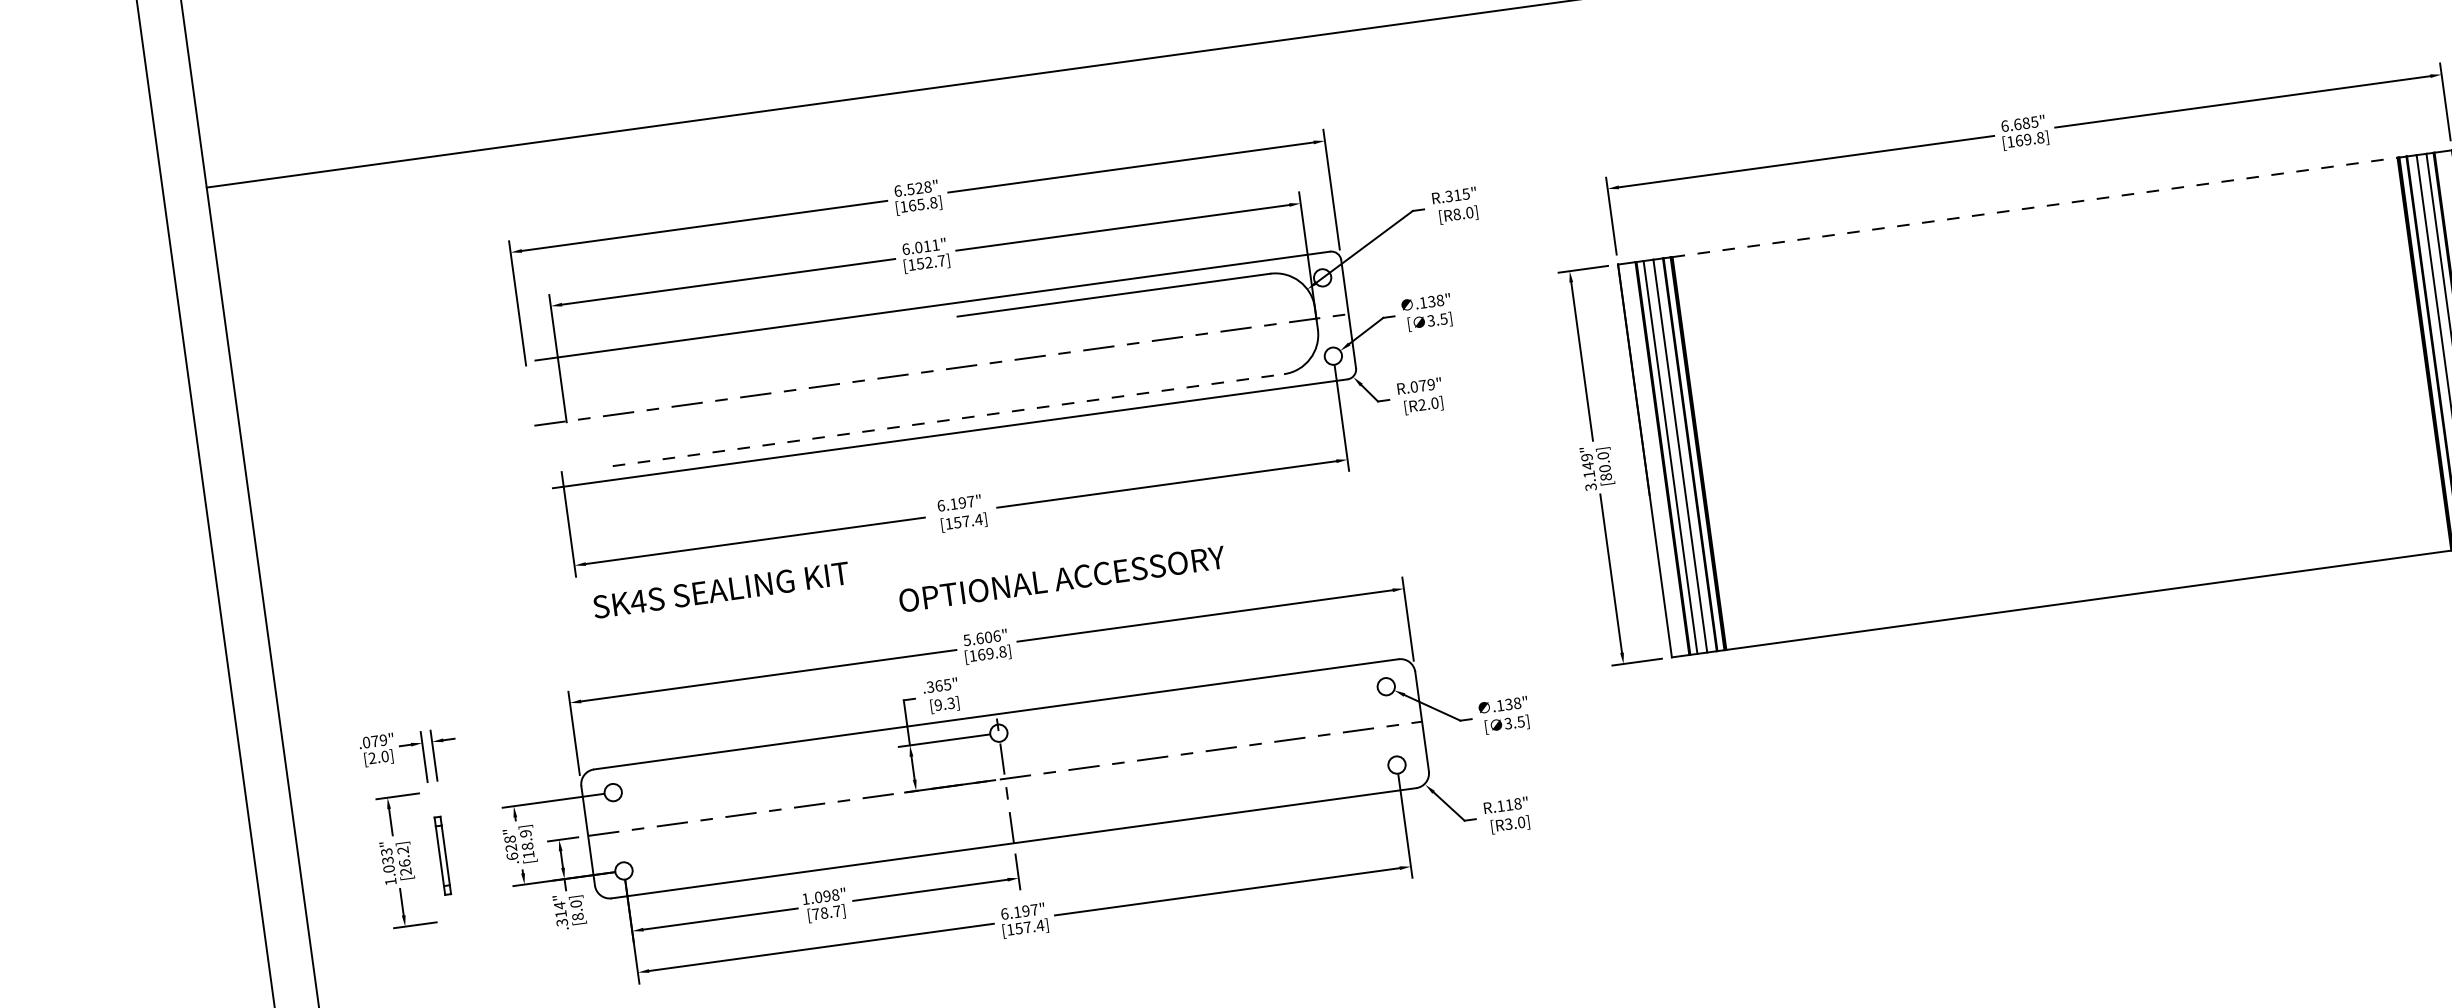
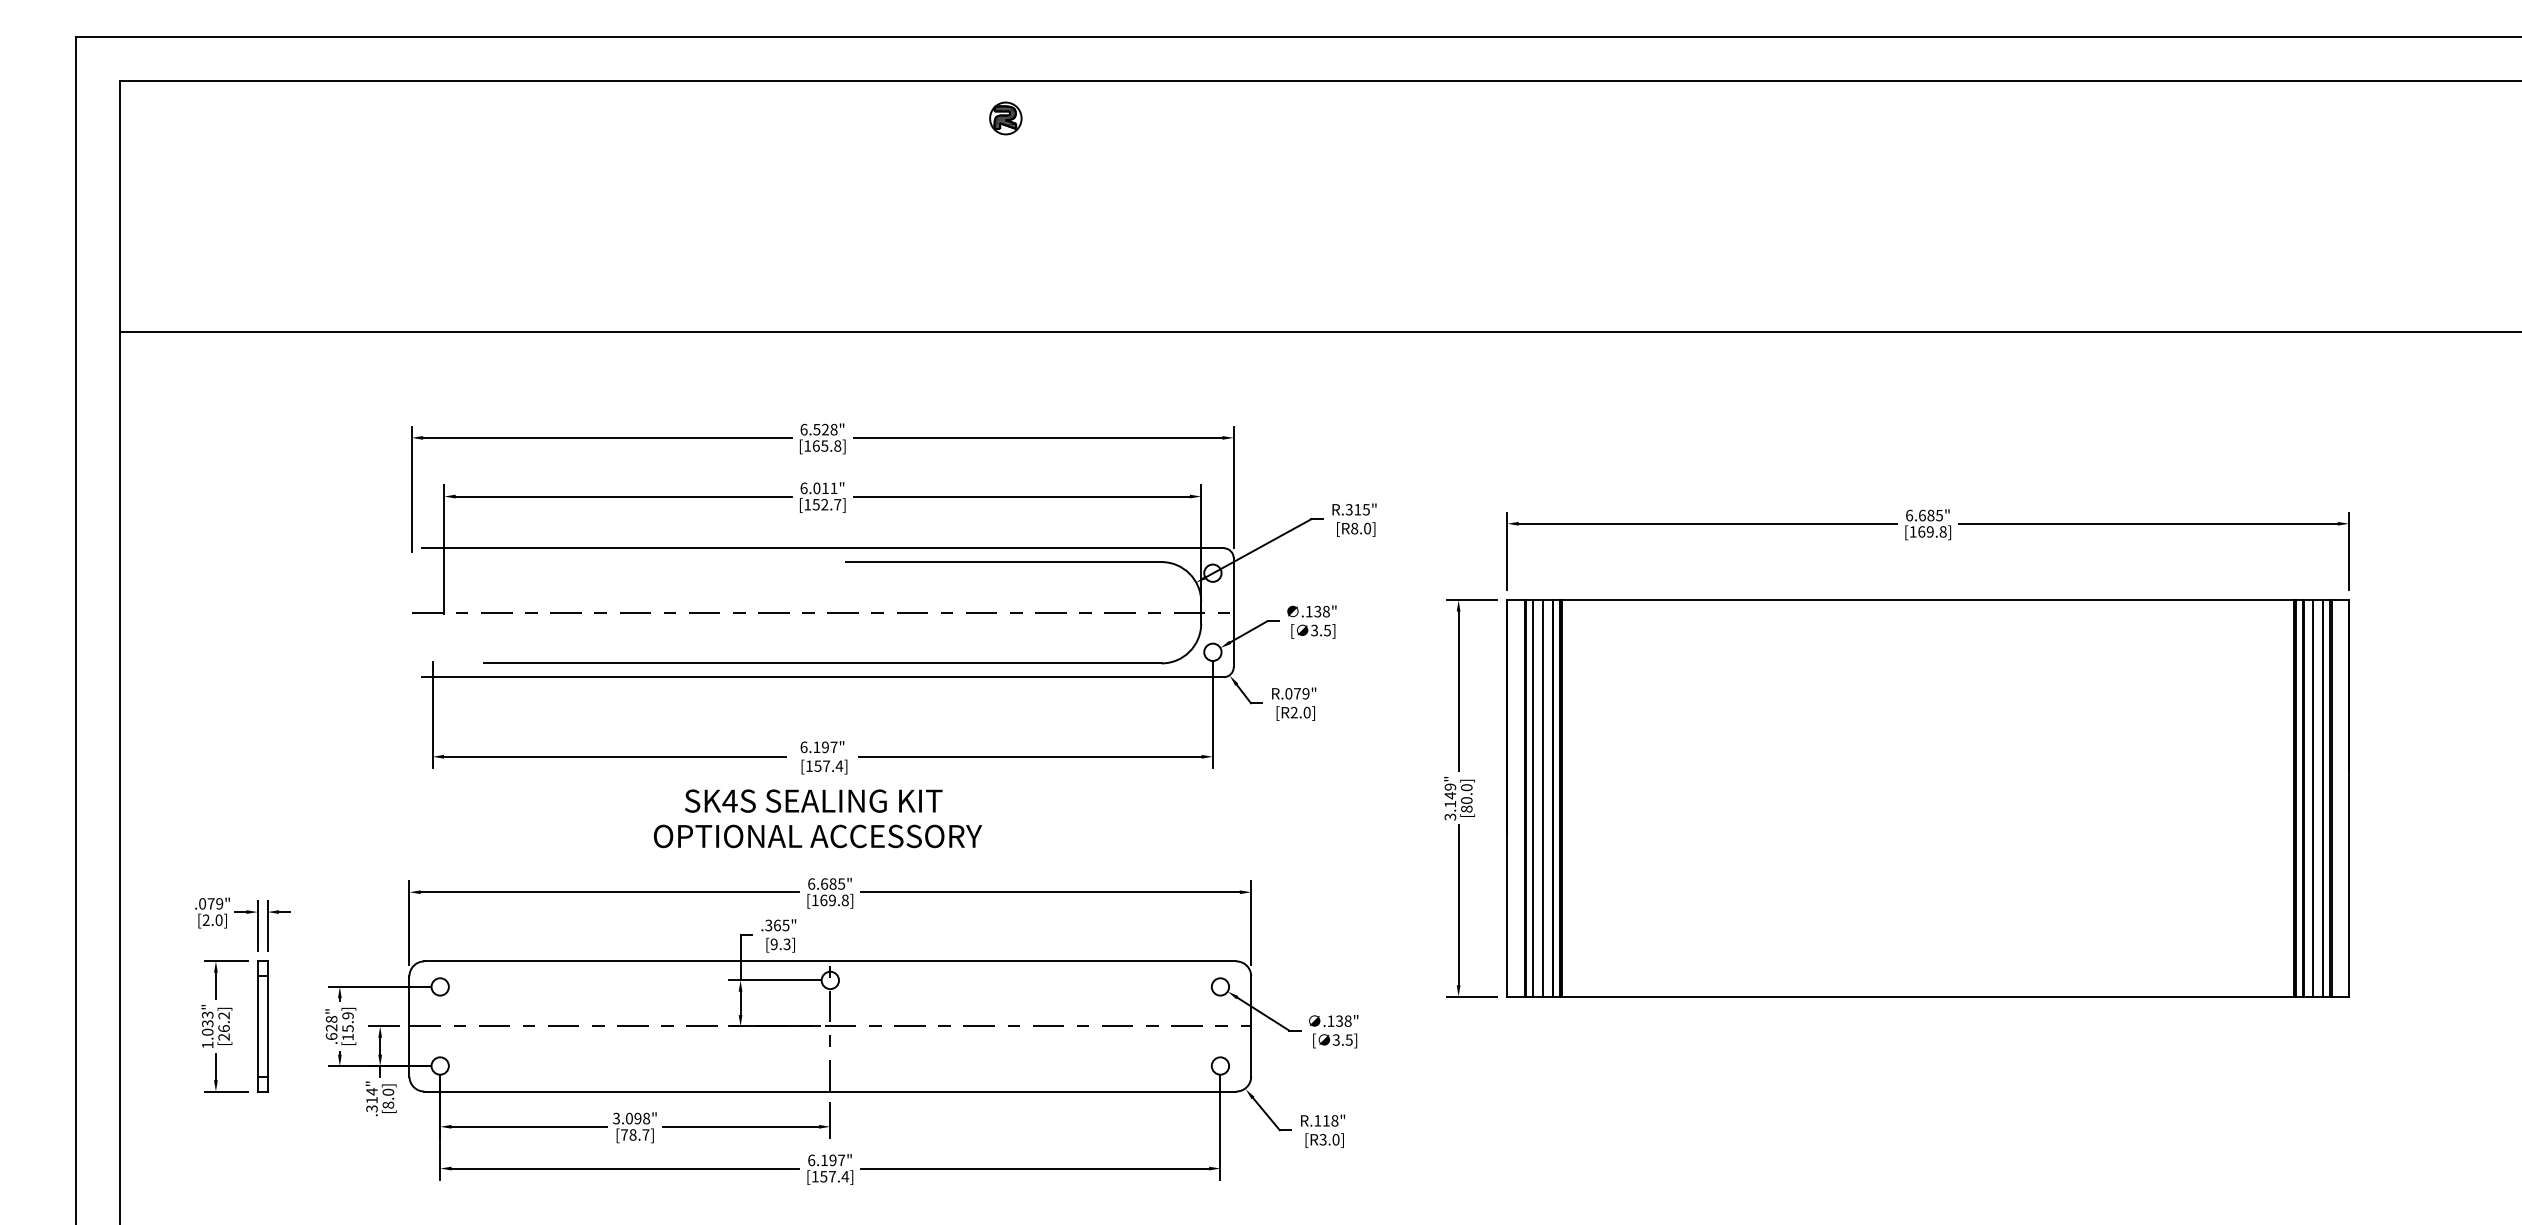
line: (2035, 207) -> (1928, 600), dashed -> solid
line: (948, 420) -> (822, 663), dashed -> solid
text: (1062, 579) -> (818, 836), moved
text: (721, 589) -> (813, 800), moved
text: (981, 637) -> (826, 883), 5.606" -> 6.685"
text: (527, 846) -> (347, 1028), [18.9] -> [15.9]
part: (442, 855) -> (262, 1026), size x1.67
text: (805, 899) -> (616, 1118), 1.098" -> 3.098"

